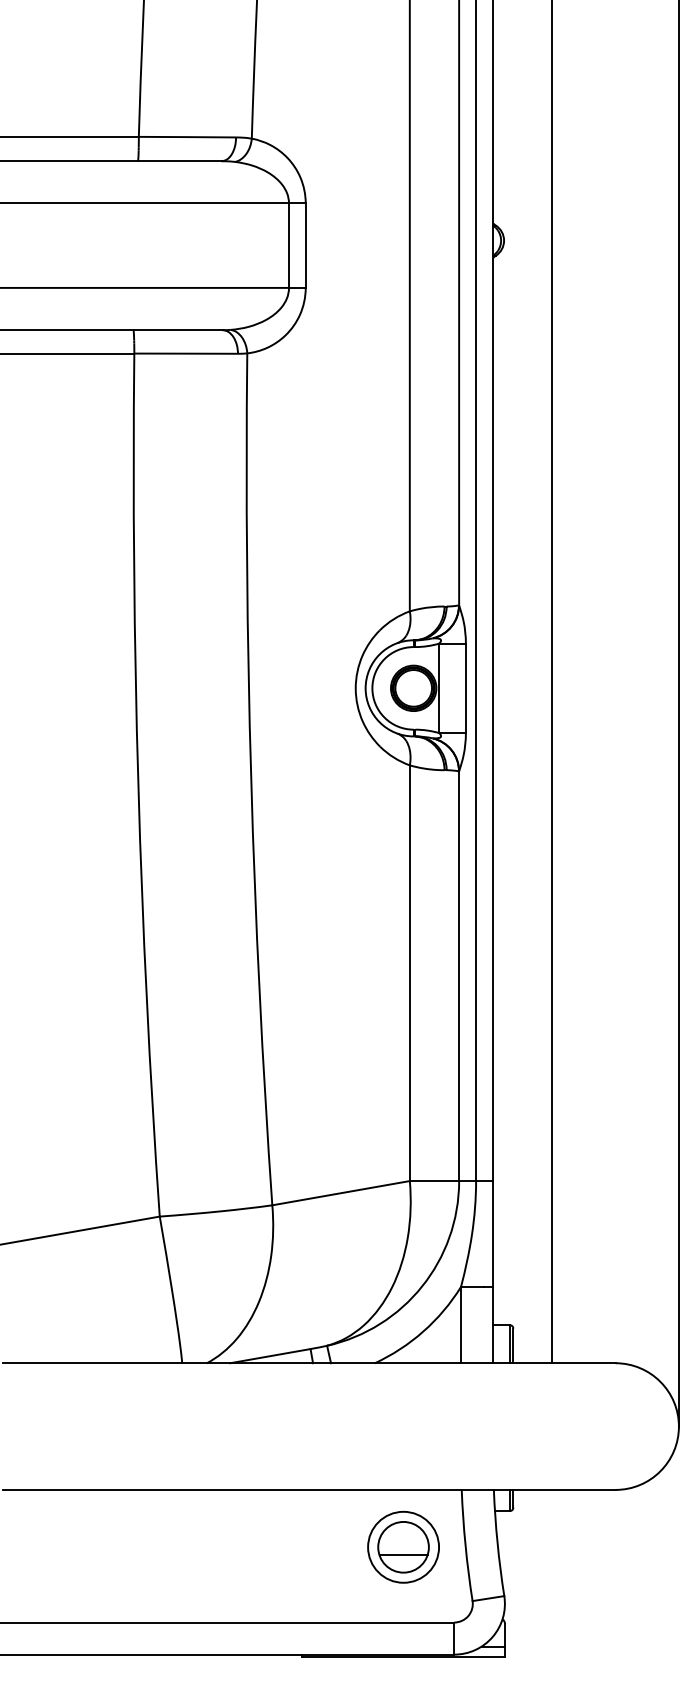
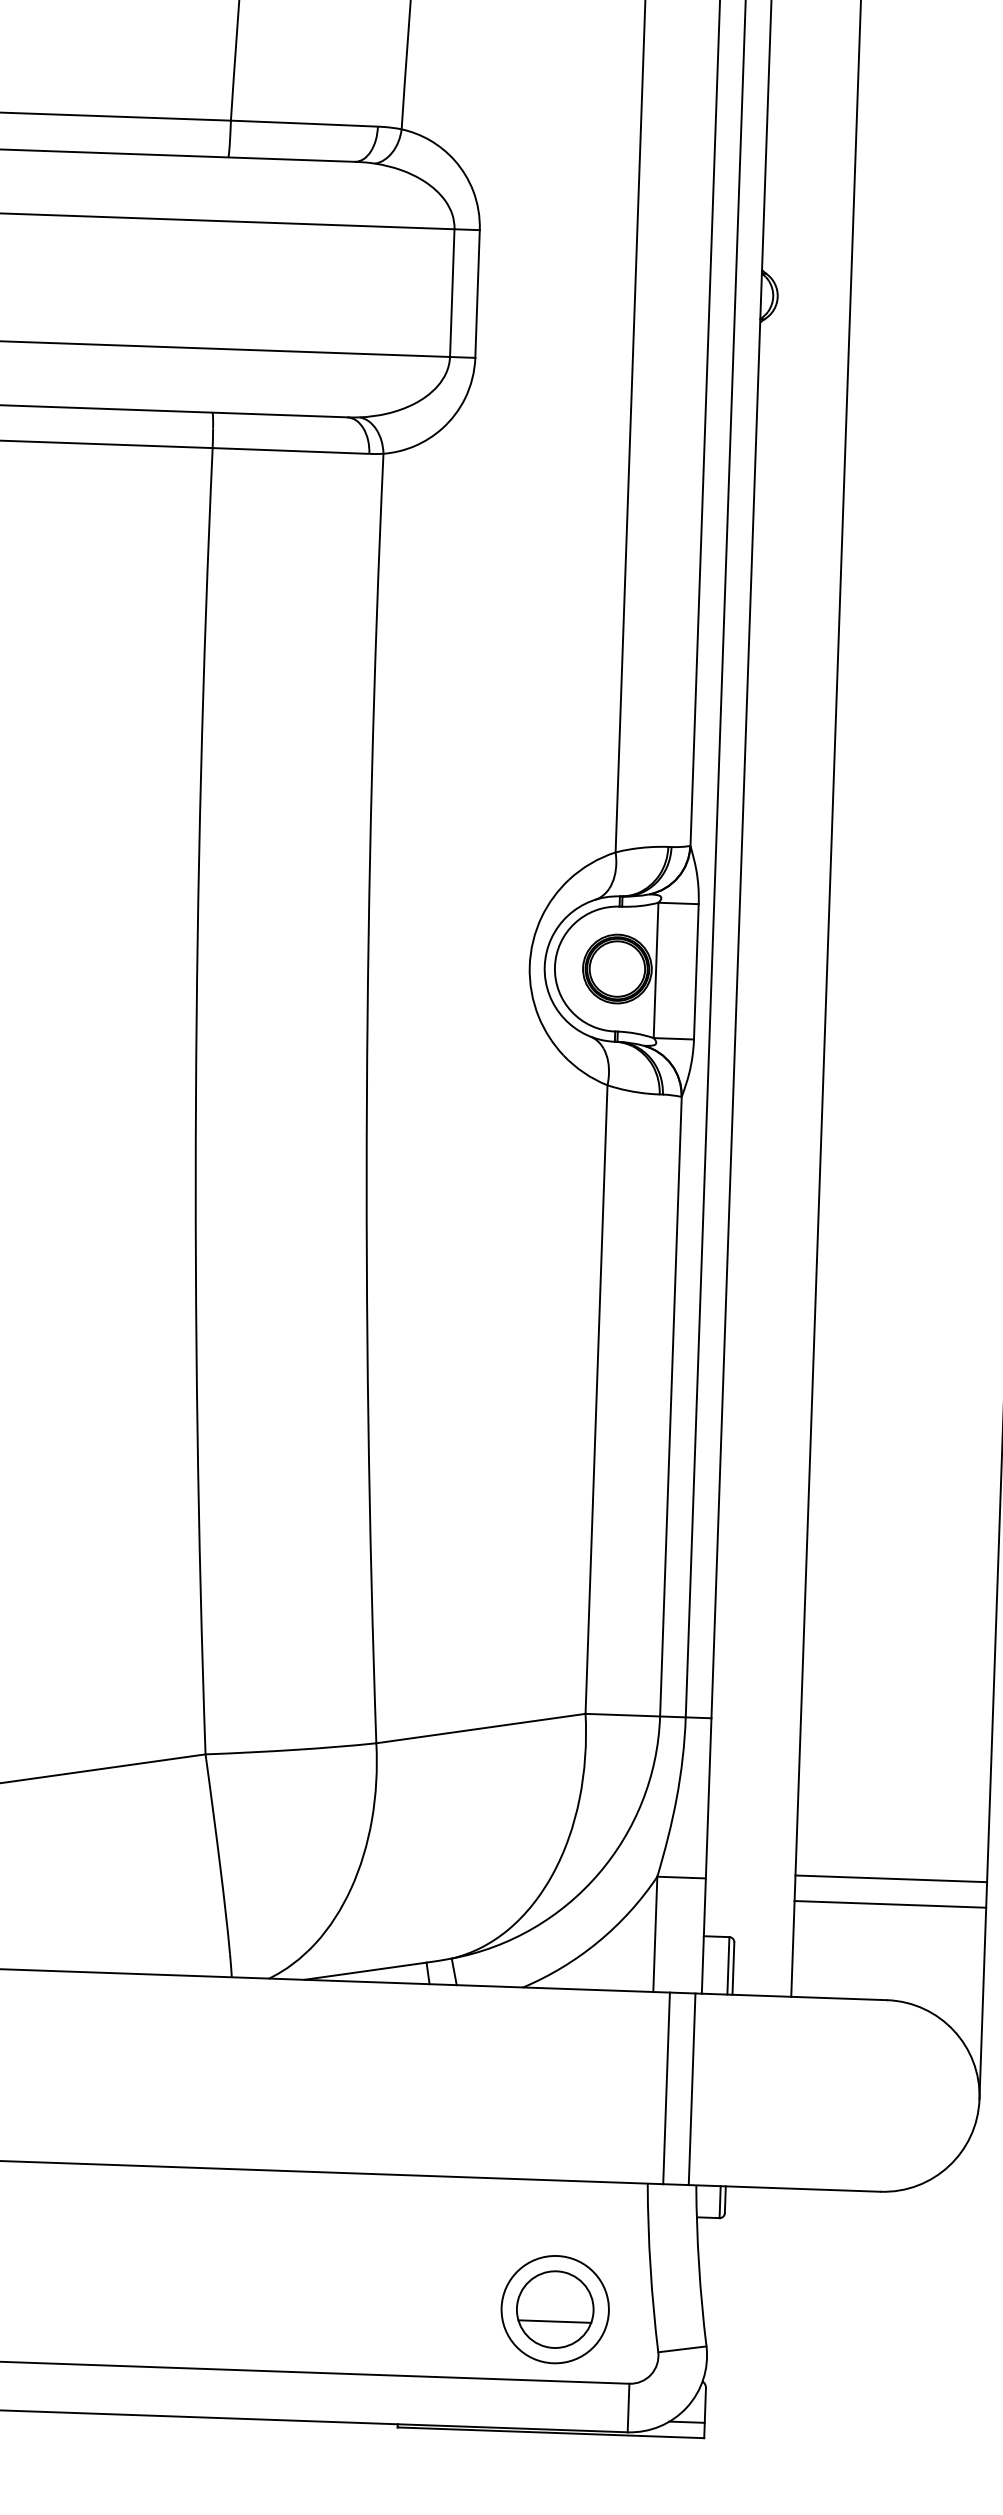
line: (615, 1282) -> (891, 1878), added
line: (615, 1299) -> (890, 1903), added
line: (471, 1426) -> (665, 2088), added
line: (488, 1426) -> (691, 2089), added
part: (403, 1546) -> (555, 2308), moved

